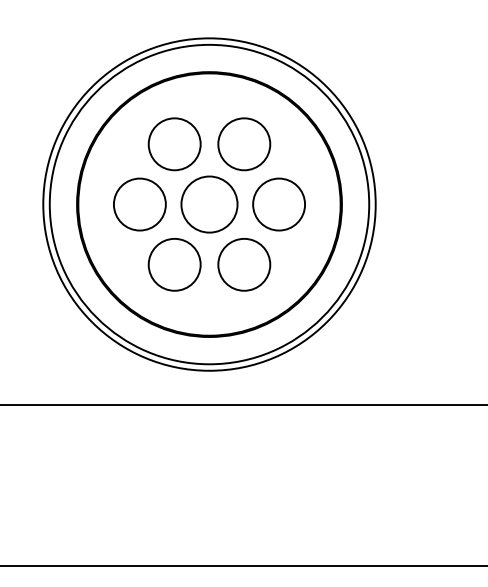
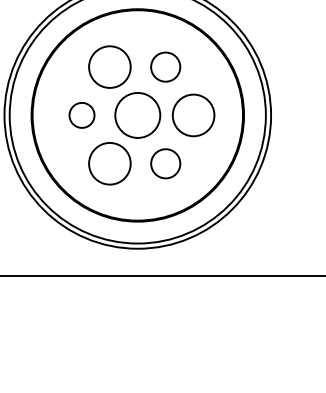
circle: (244, 144) -> (165, 67), size x0.7
circle: (139, 204) -> (81, 115), size x0.6
circle: (244, 264) -> (165, 163), size x0.7

